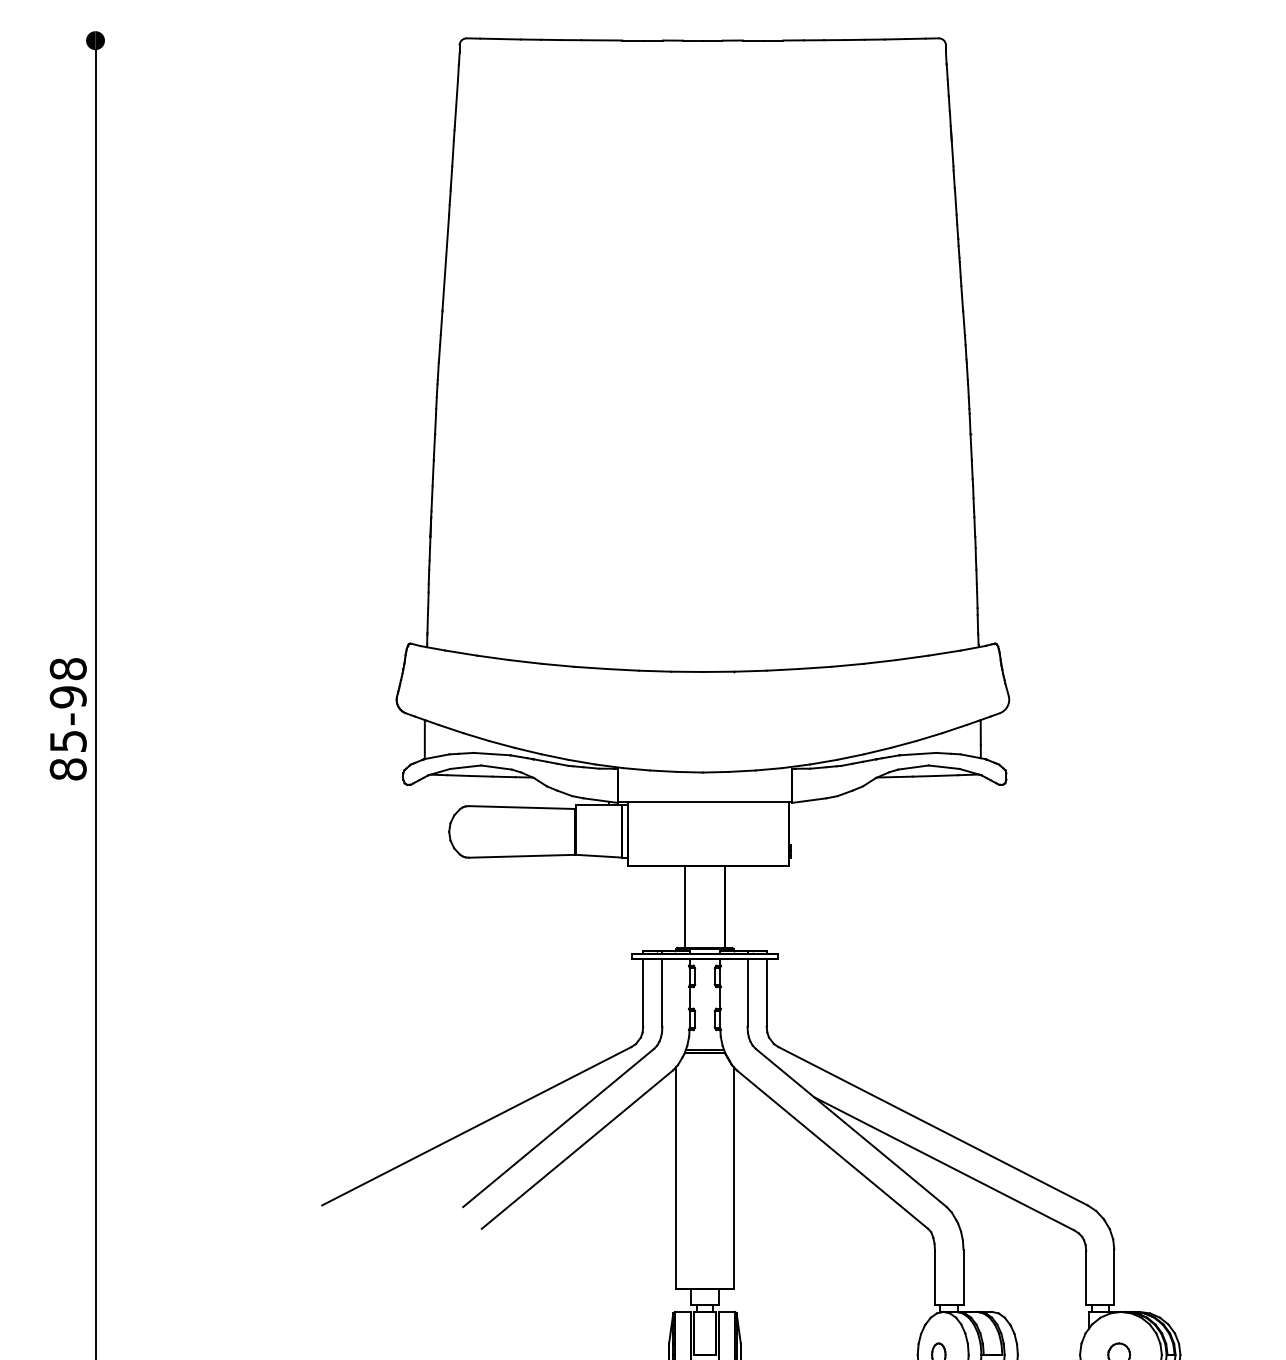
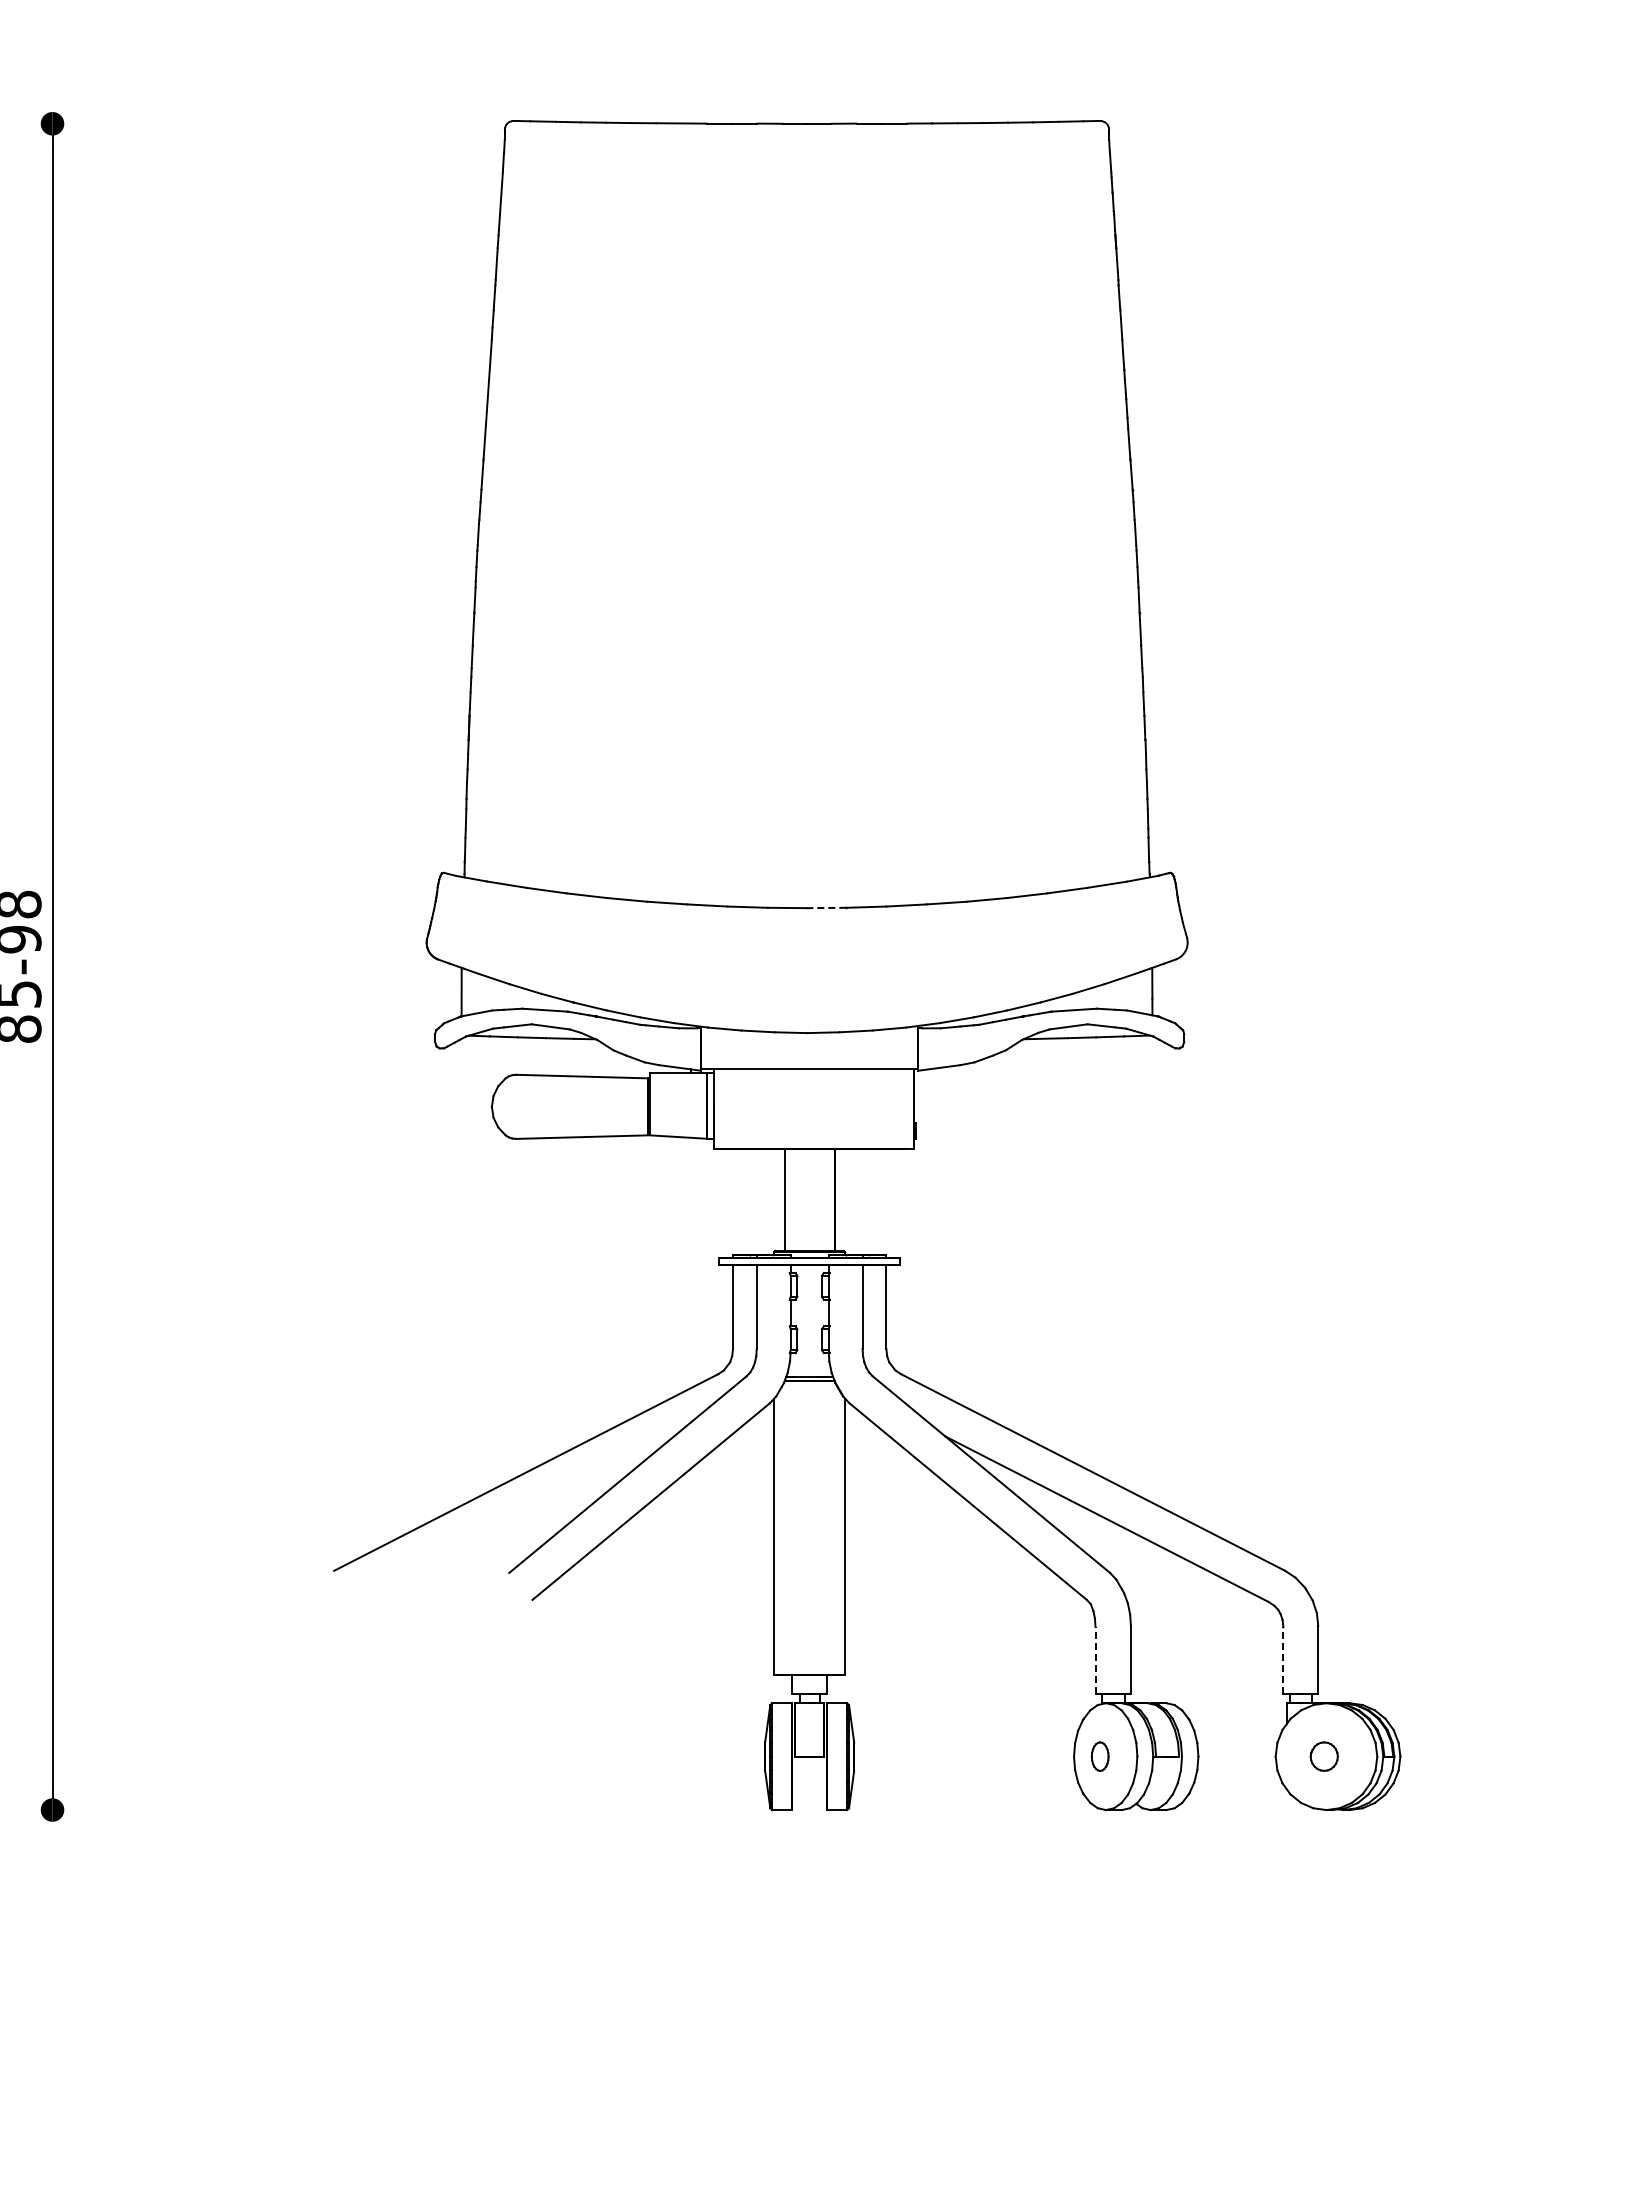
line: (718, 671) -> (826, 907), solid -> dashed
line: (935, 1277) -> (1095, 1660), solid -> dashed
line: (1086, 1277) -> (1283, 1660), solid -> dashed

